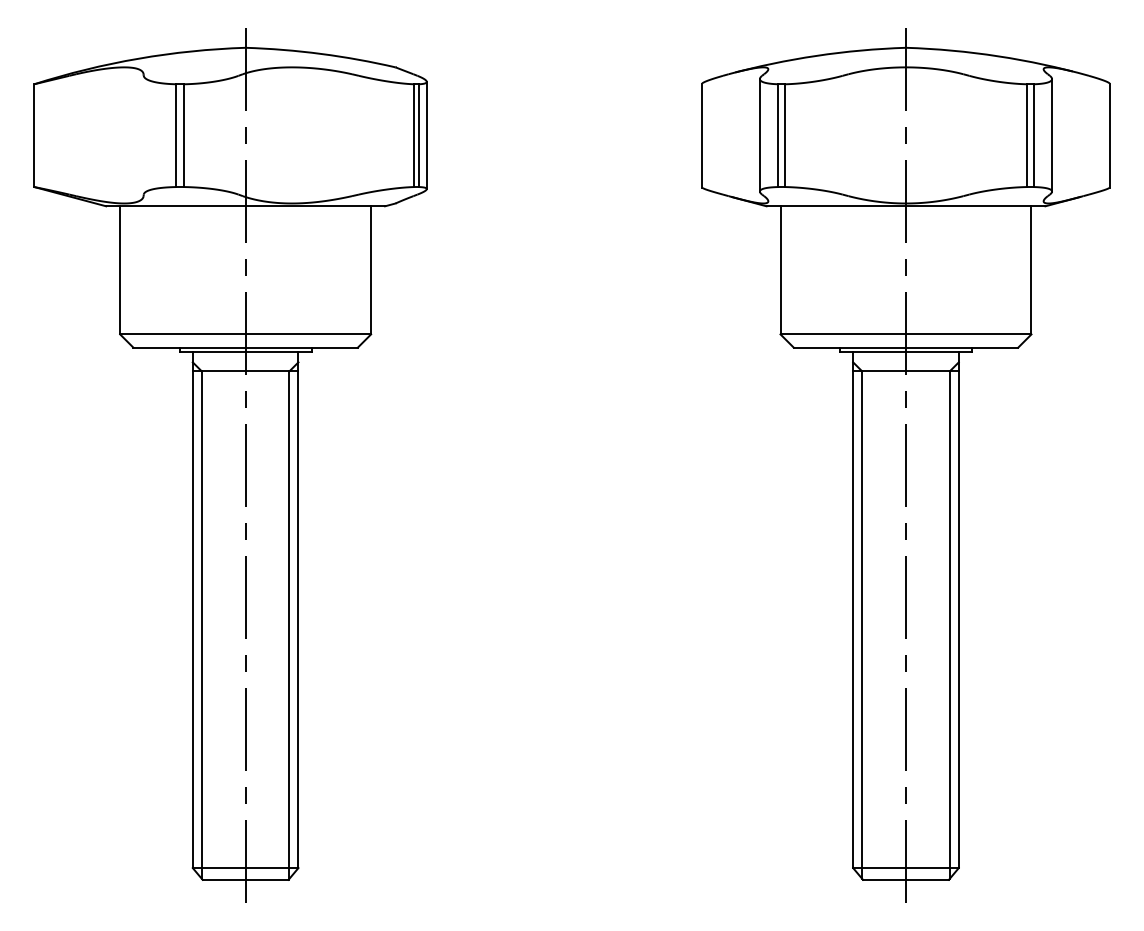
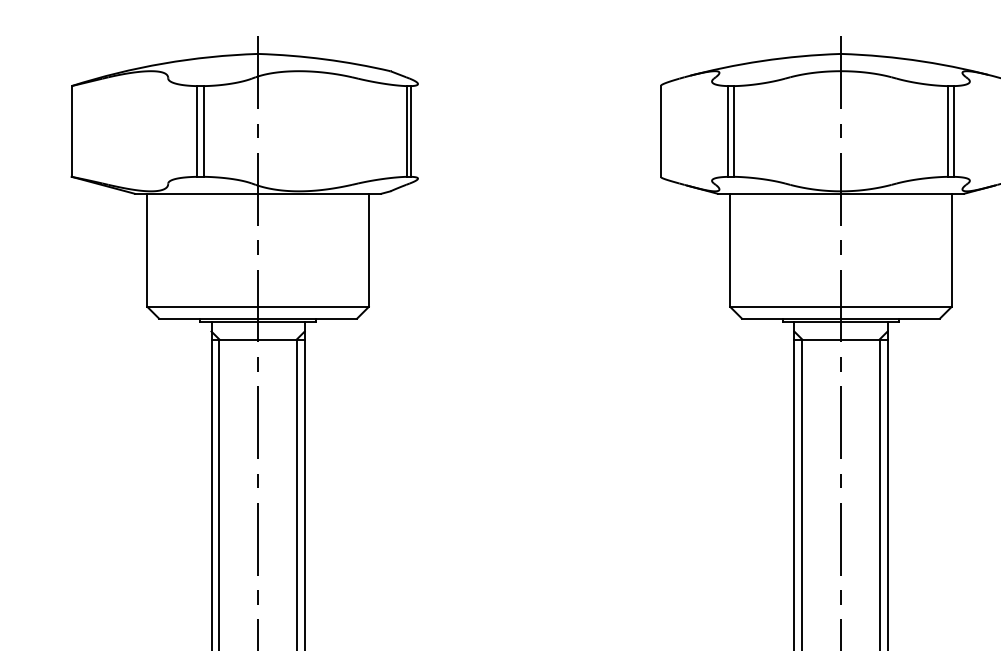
line: (426, 135) -> (417, 131), removed
line: (759, 135) -> (711, 131), removed
line: (1052, 135) -> (970, 131), removed

